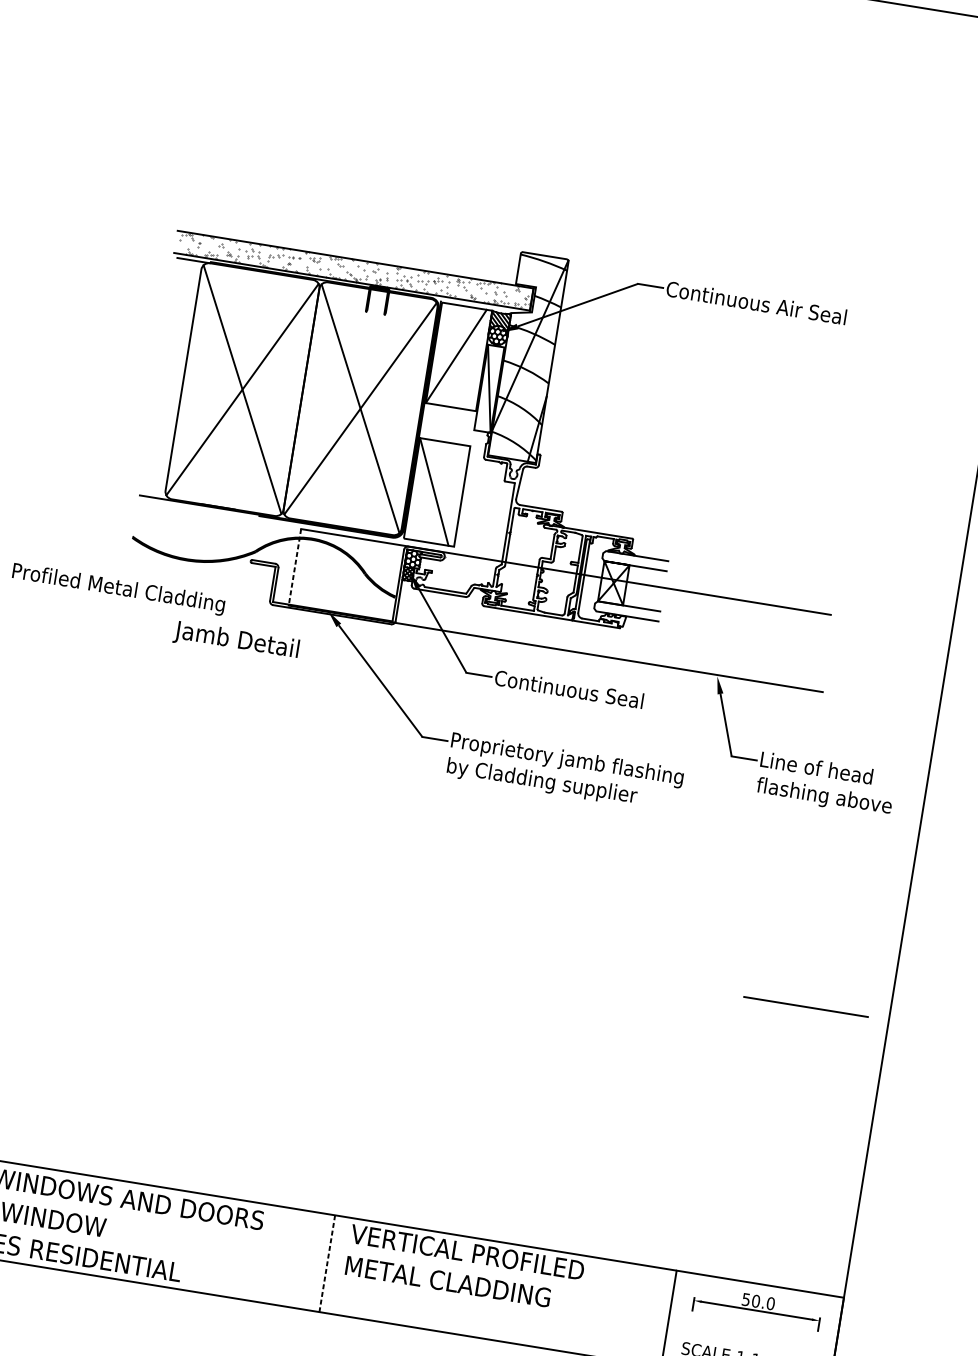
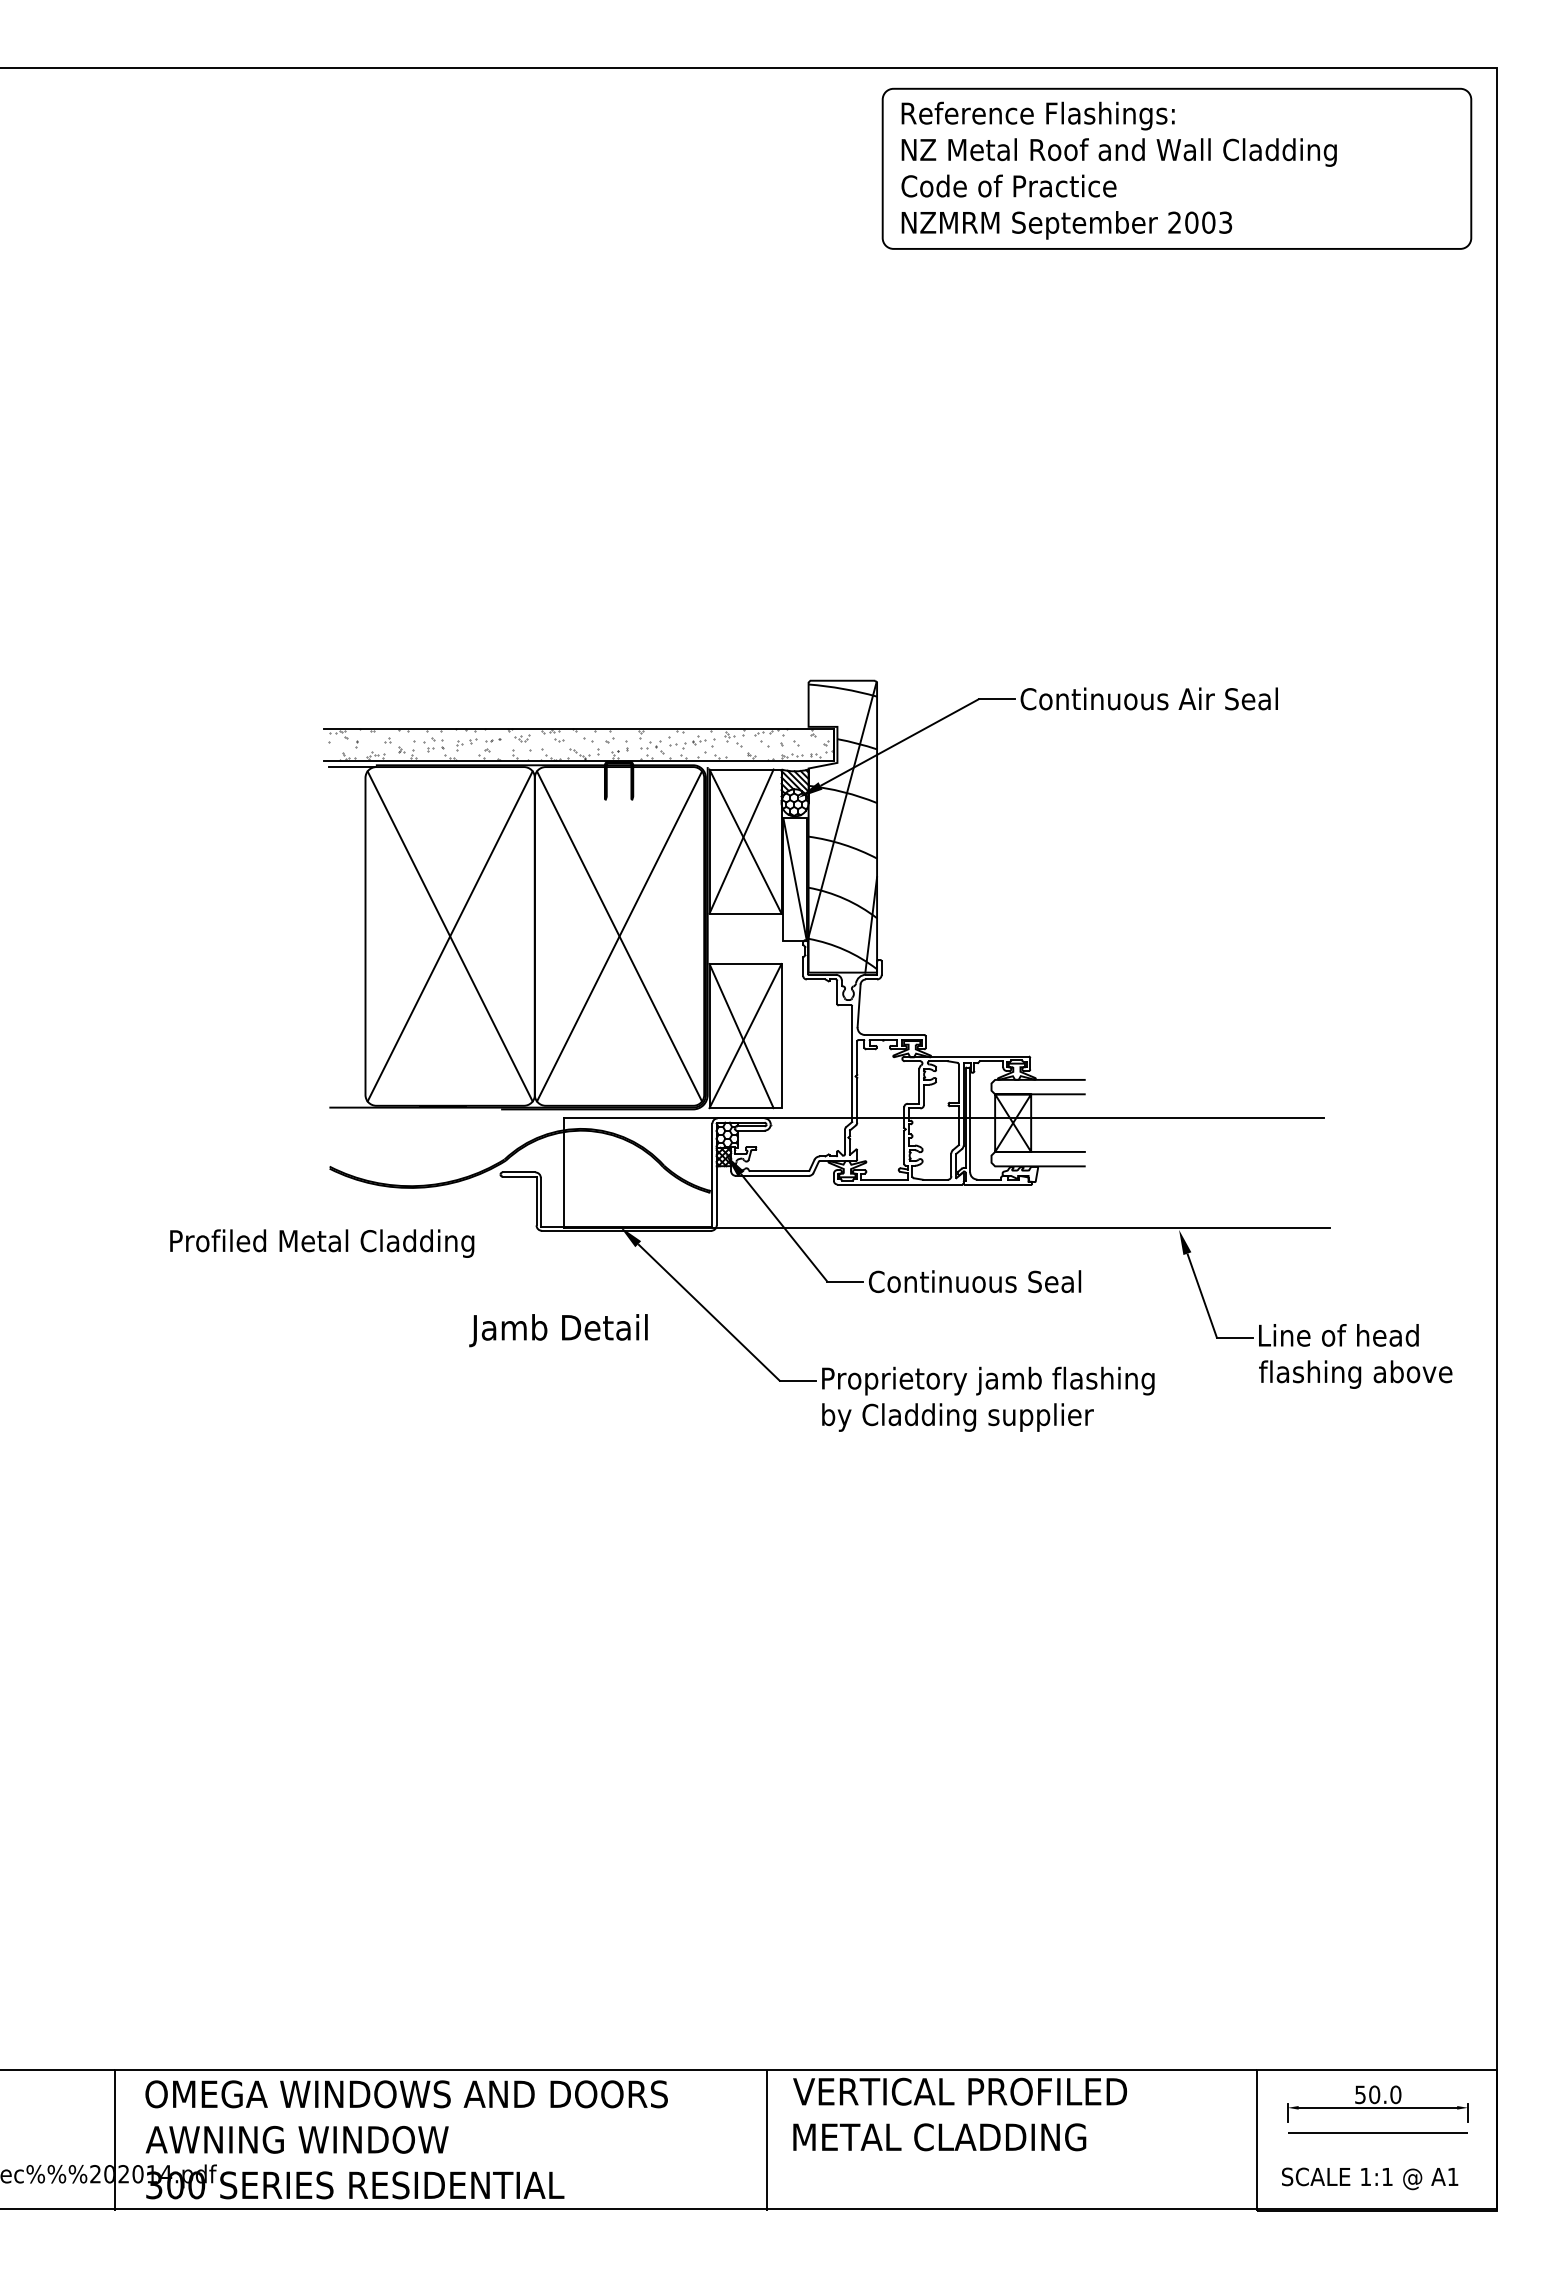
line: (459, 356) -> (745, 841), added
line: (437, 492) -> (745, 1036), added
line: (294, 567) -> (563, 1173), dashed -> solid
text: (236, 641) -> (558, 1330), moved
line: (805, 1006) -> (1377, 2132), moved
line: (327, 1264) -> (766, 2140), dashed -> solid

